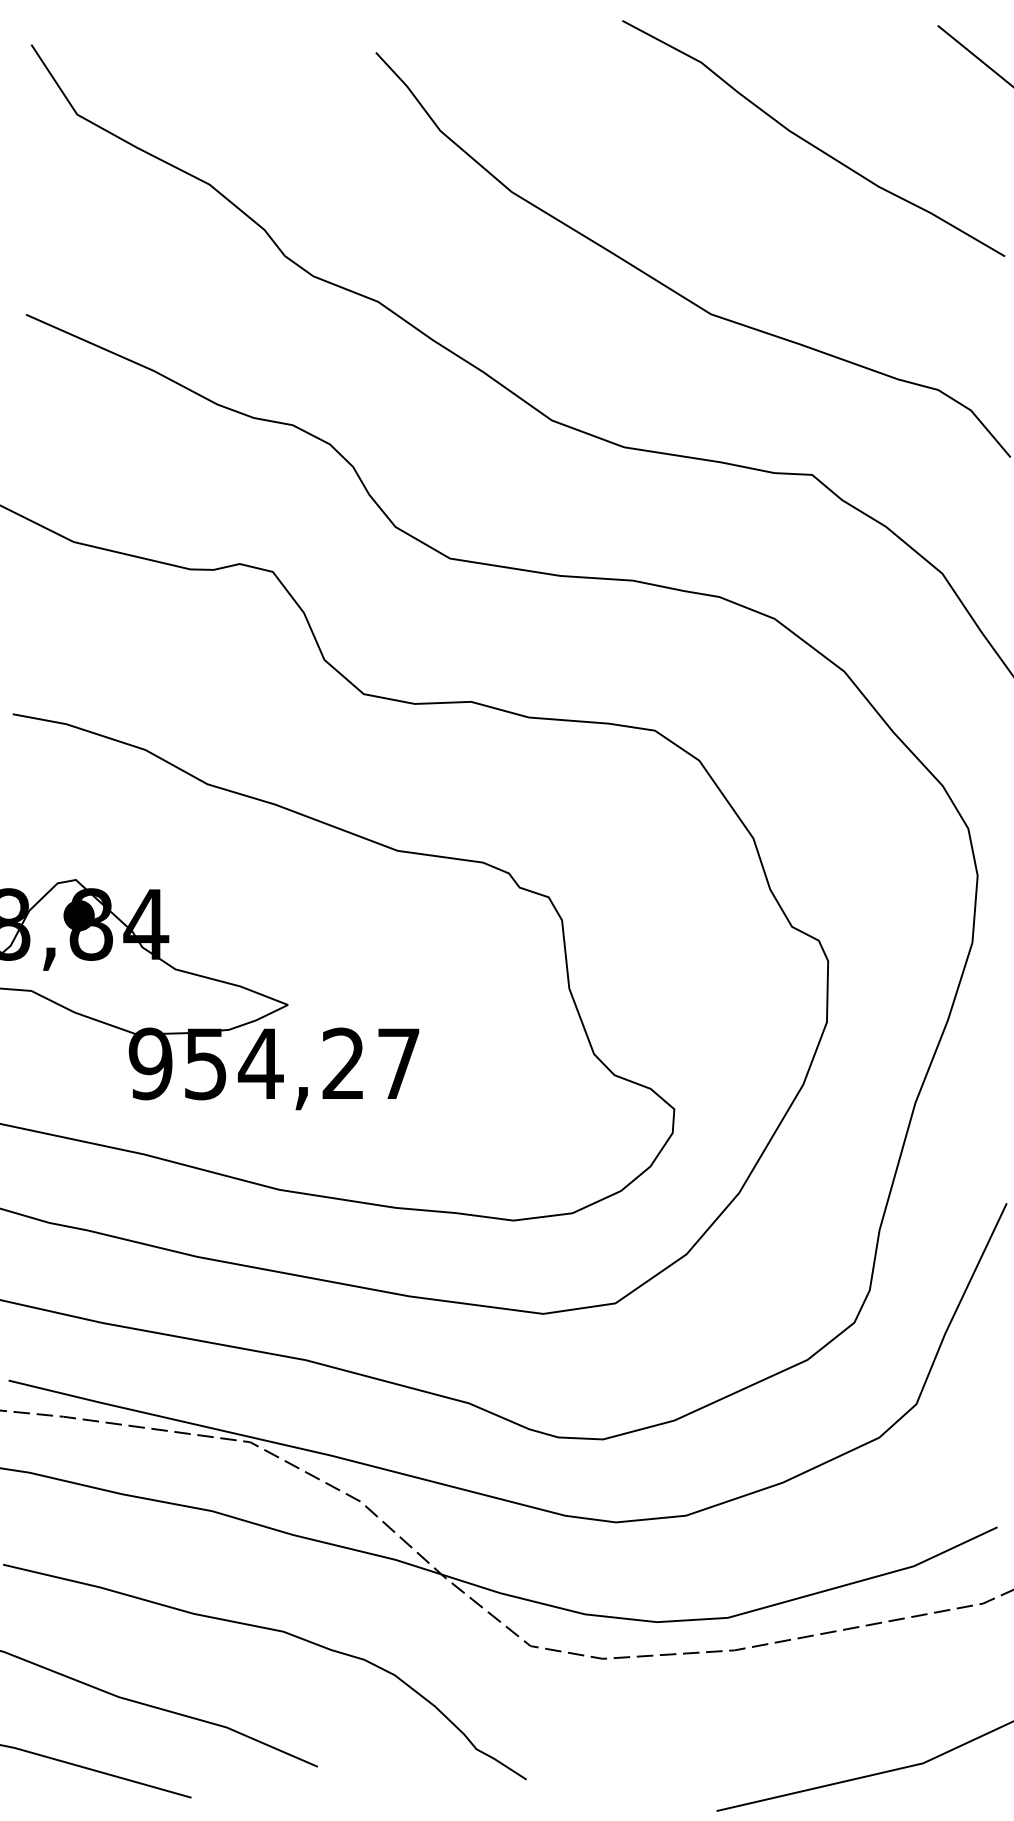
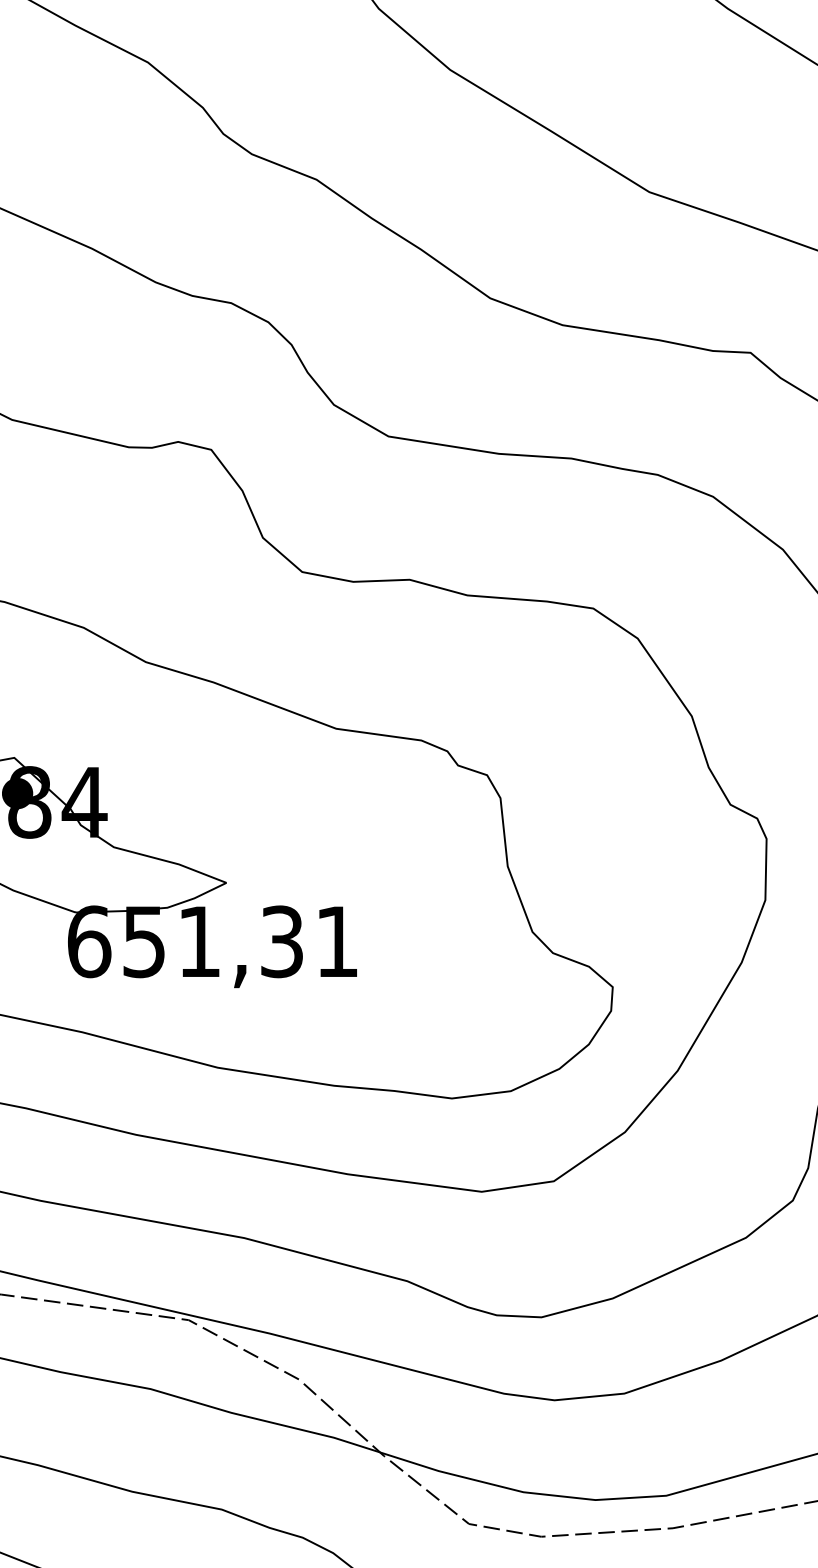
text: (273, 1063) -> (211, 941), 954,27 -> 651,31

